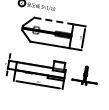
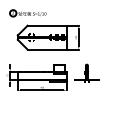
line: (54, 20) -> (47, 25), dashed -> solid

